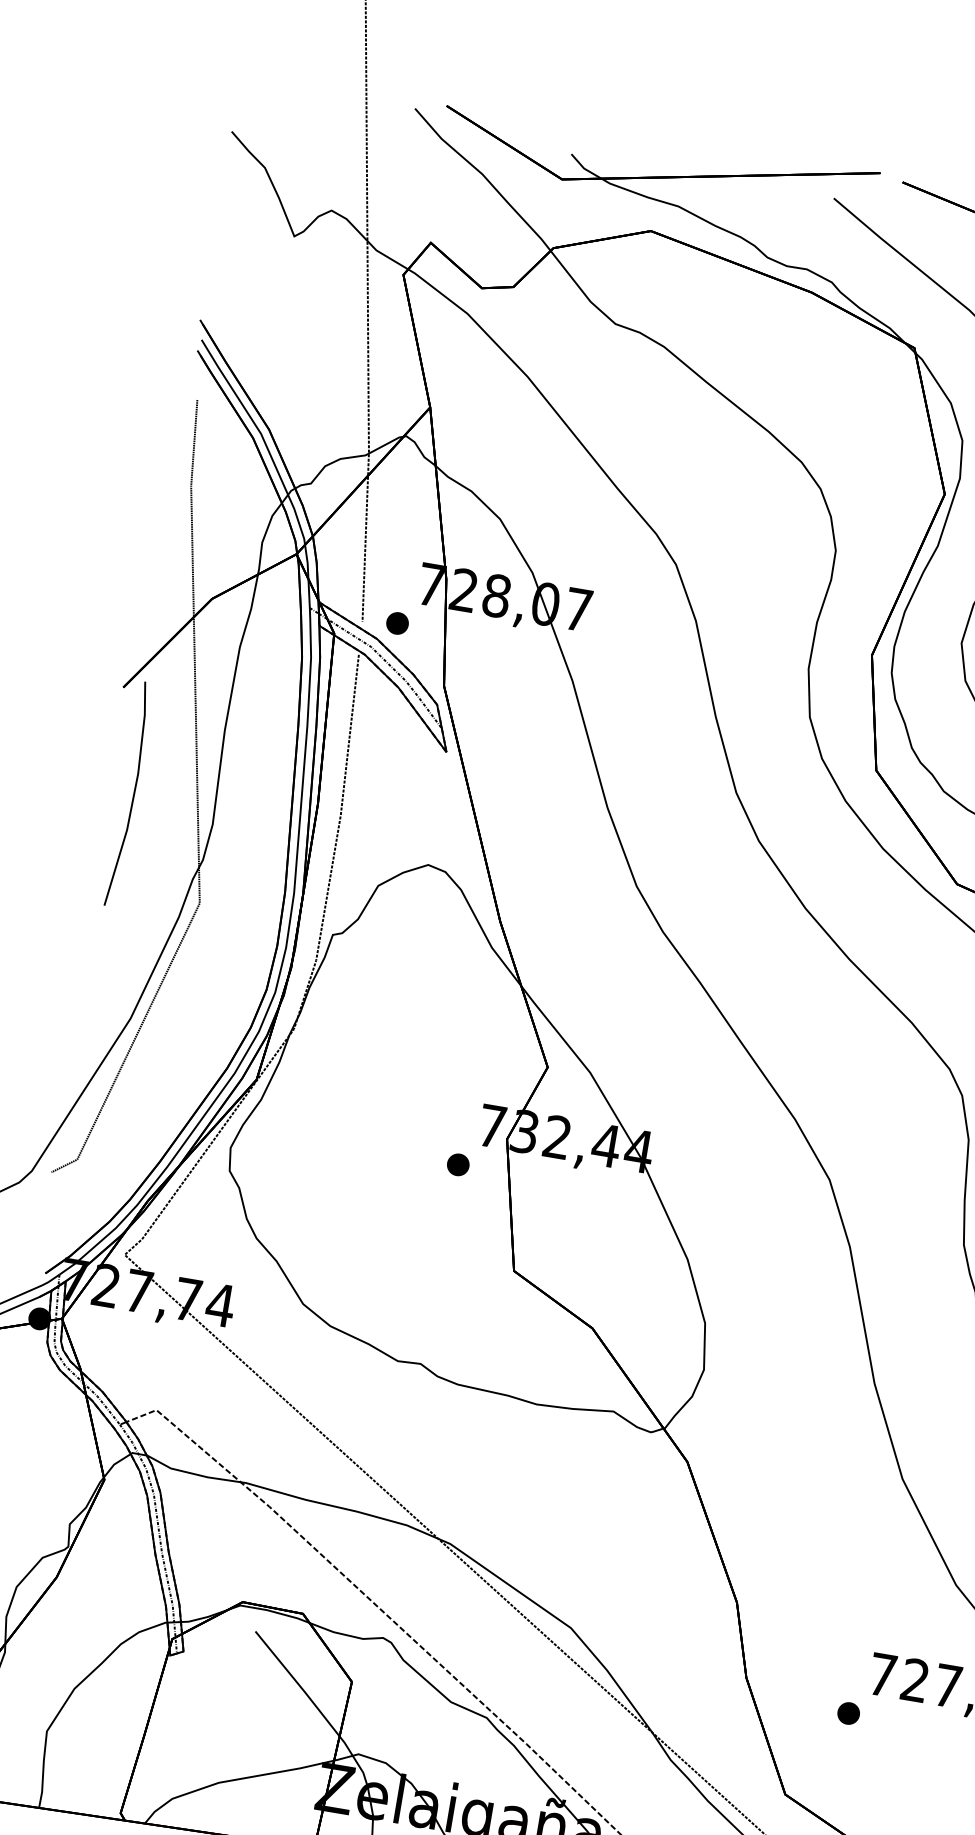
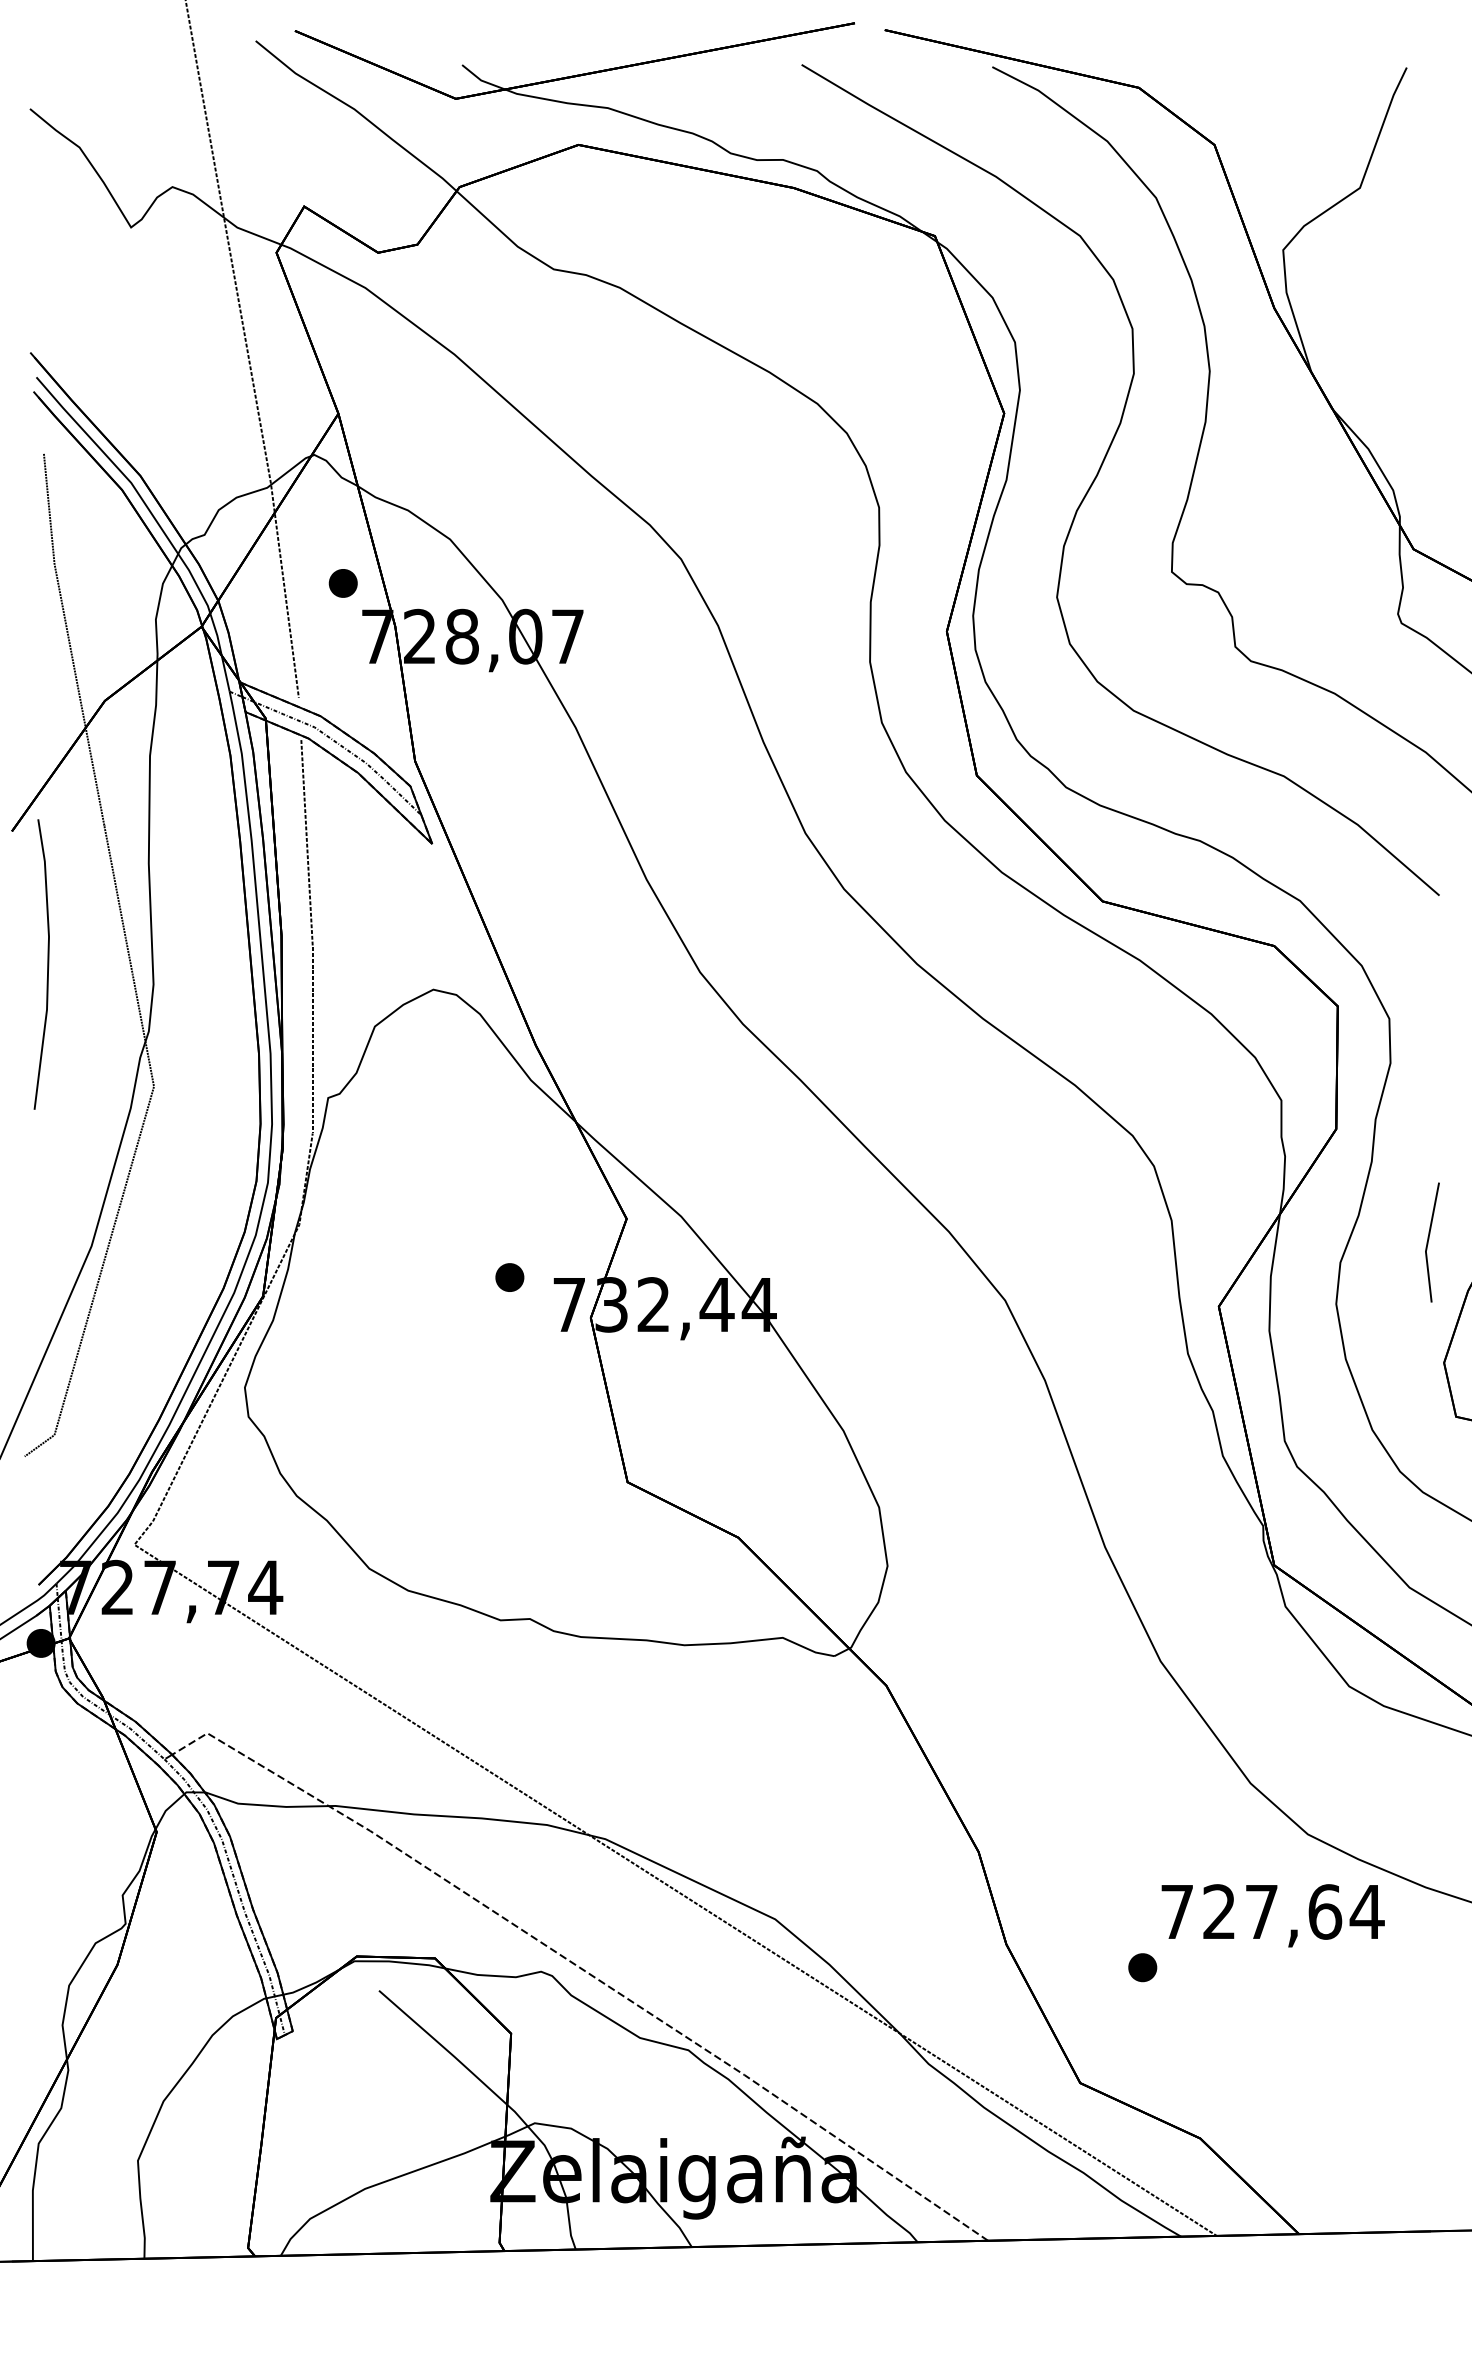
part: (396, 623) -> (342, 583), moved
part: (458, 1164) -> (509, 1277), moved

